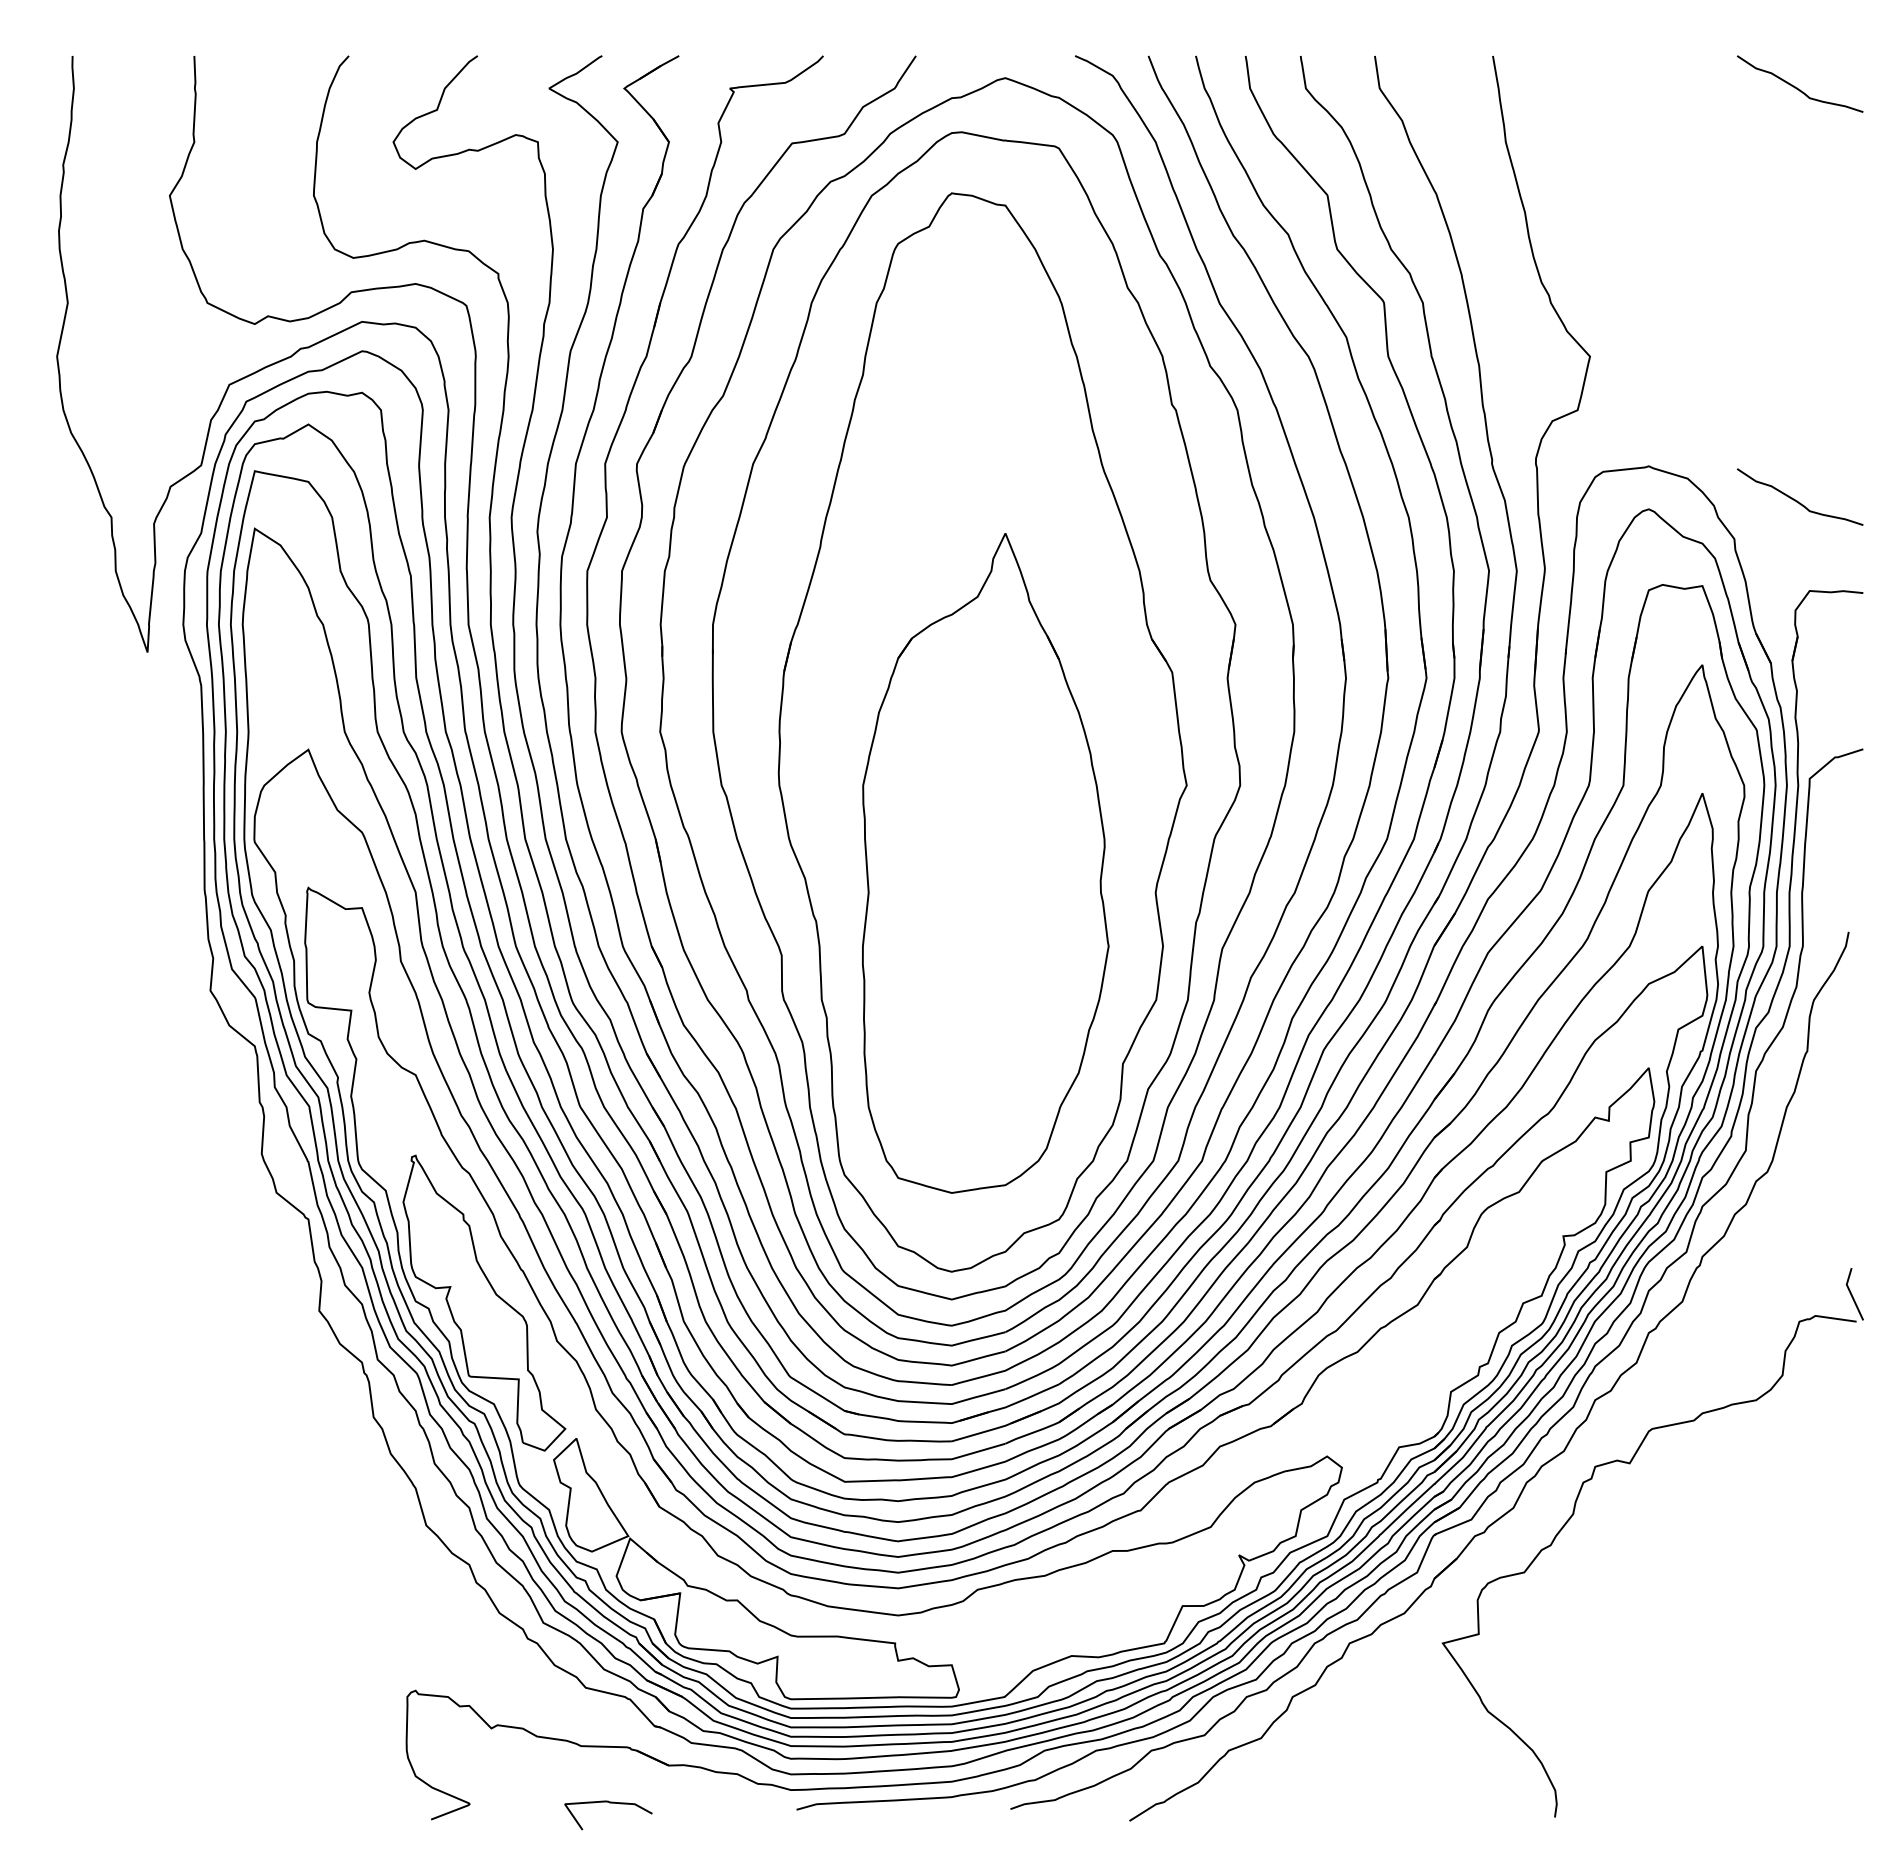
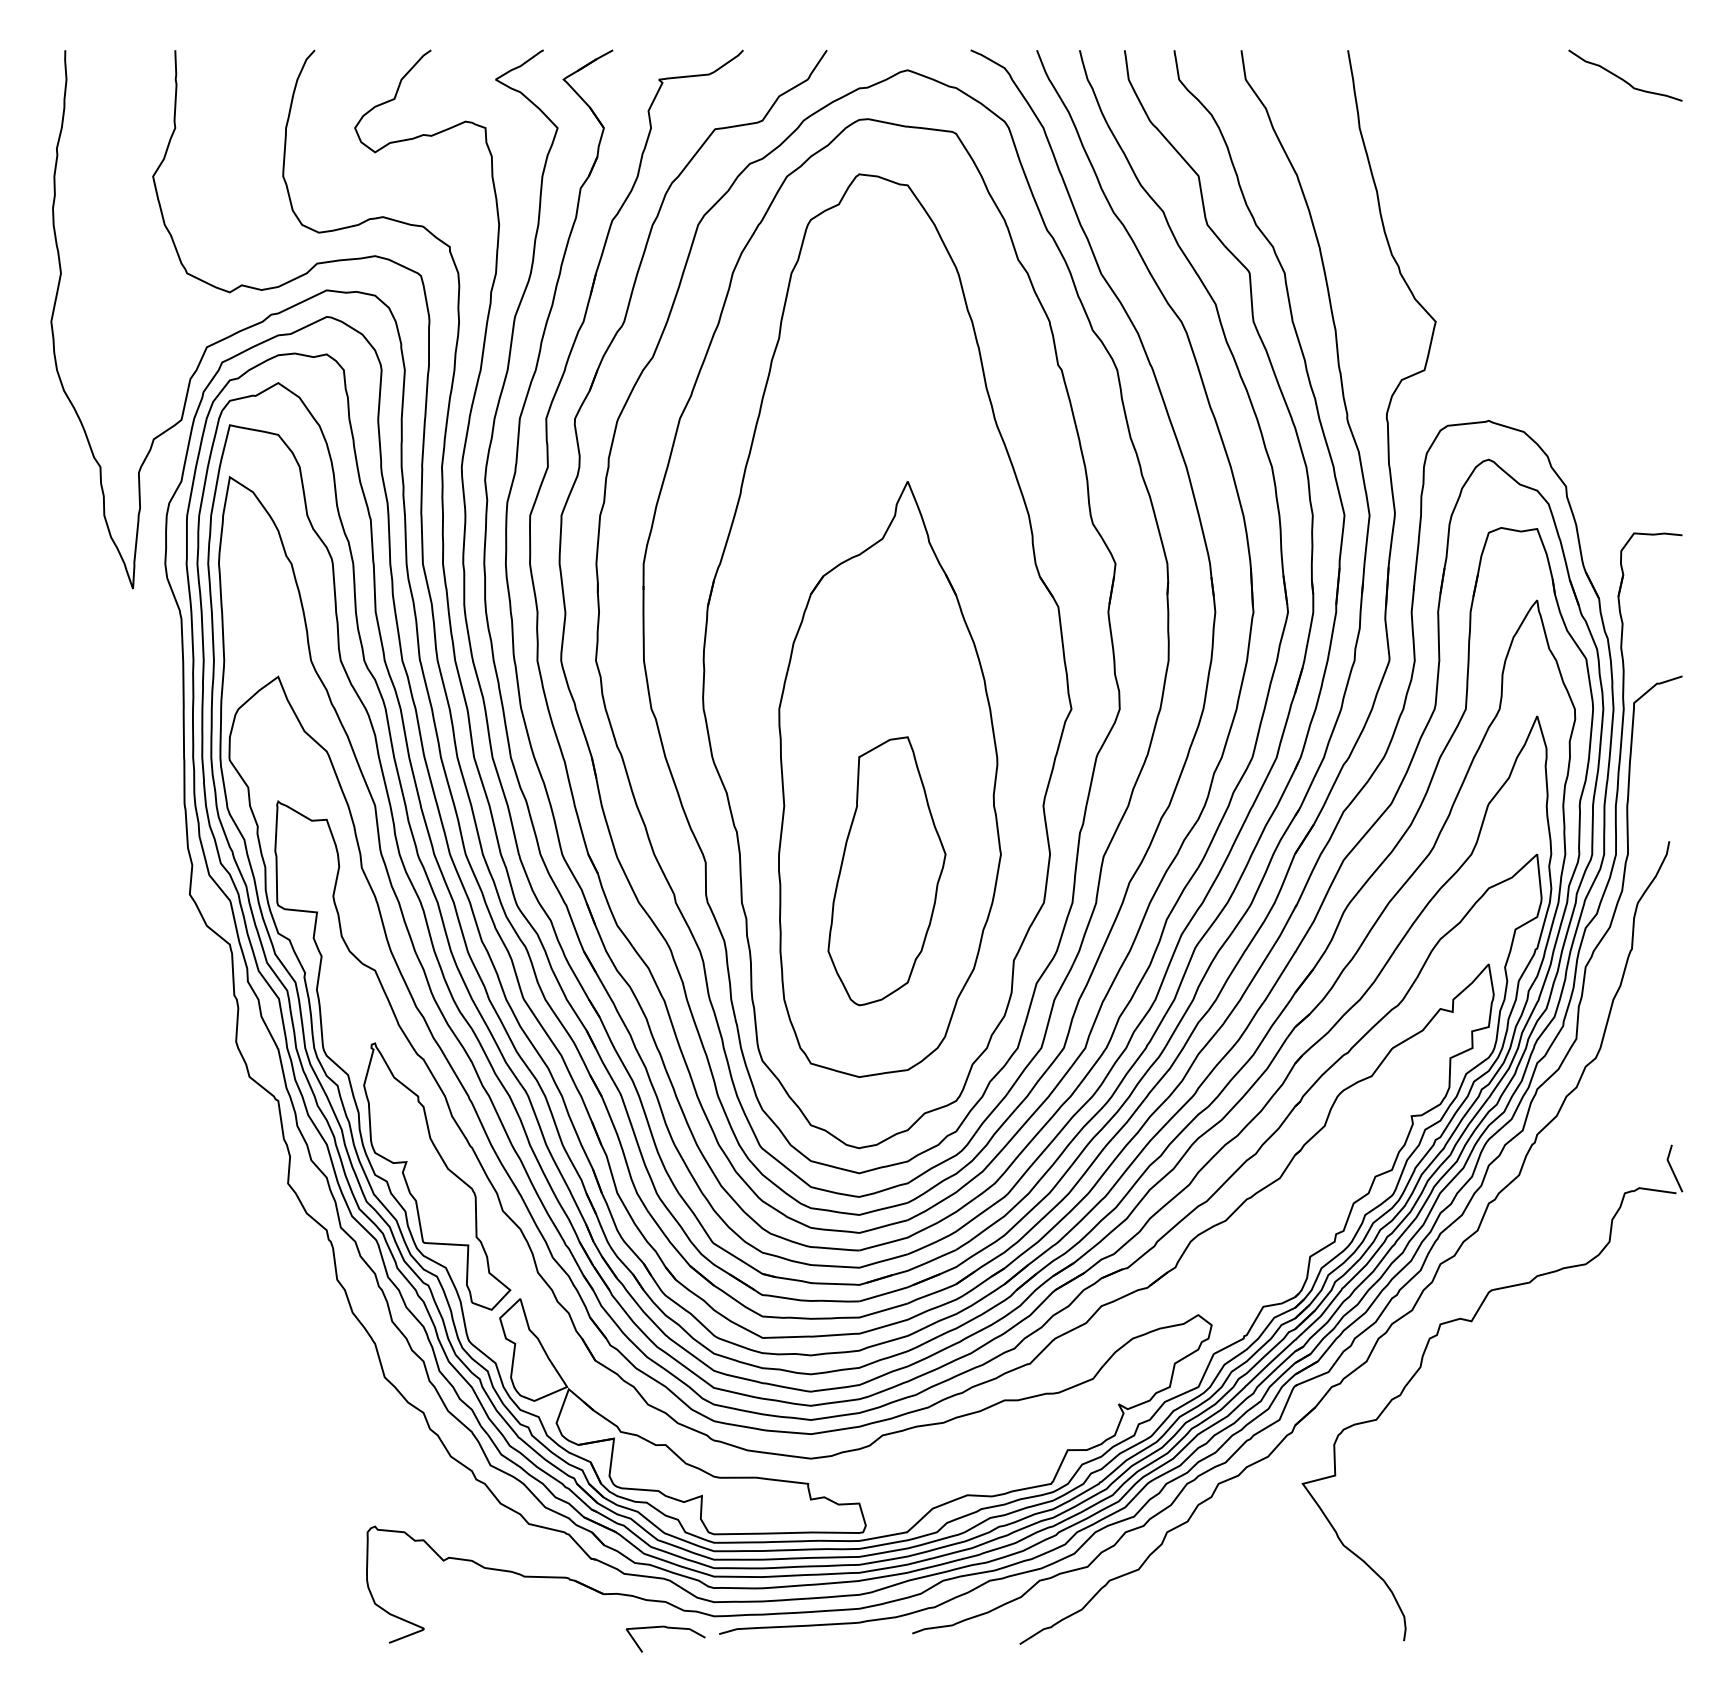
curve: (1797, 500) -> (1623, 451), removed
part: (982, 964) -> (887, 870), added
curve: (609, 1803) -> (666, 1628), moved

